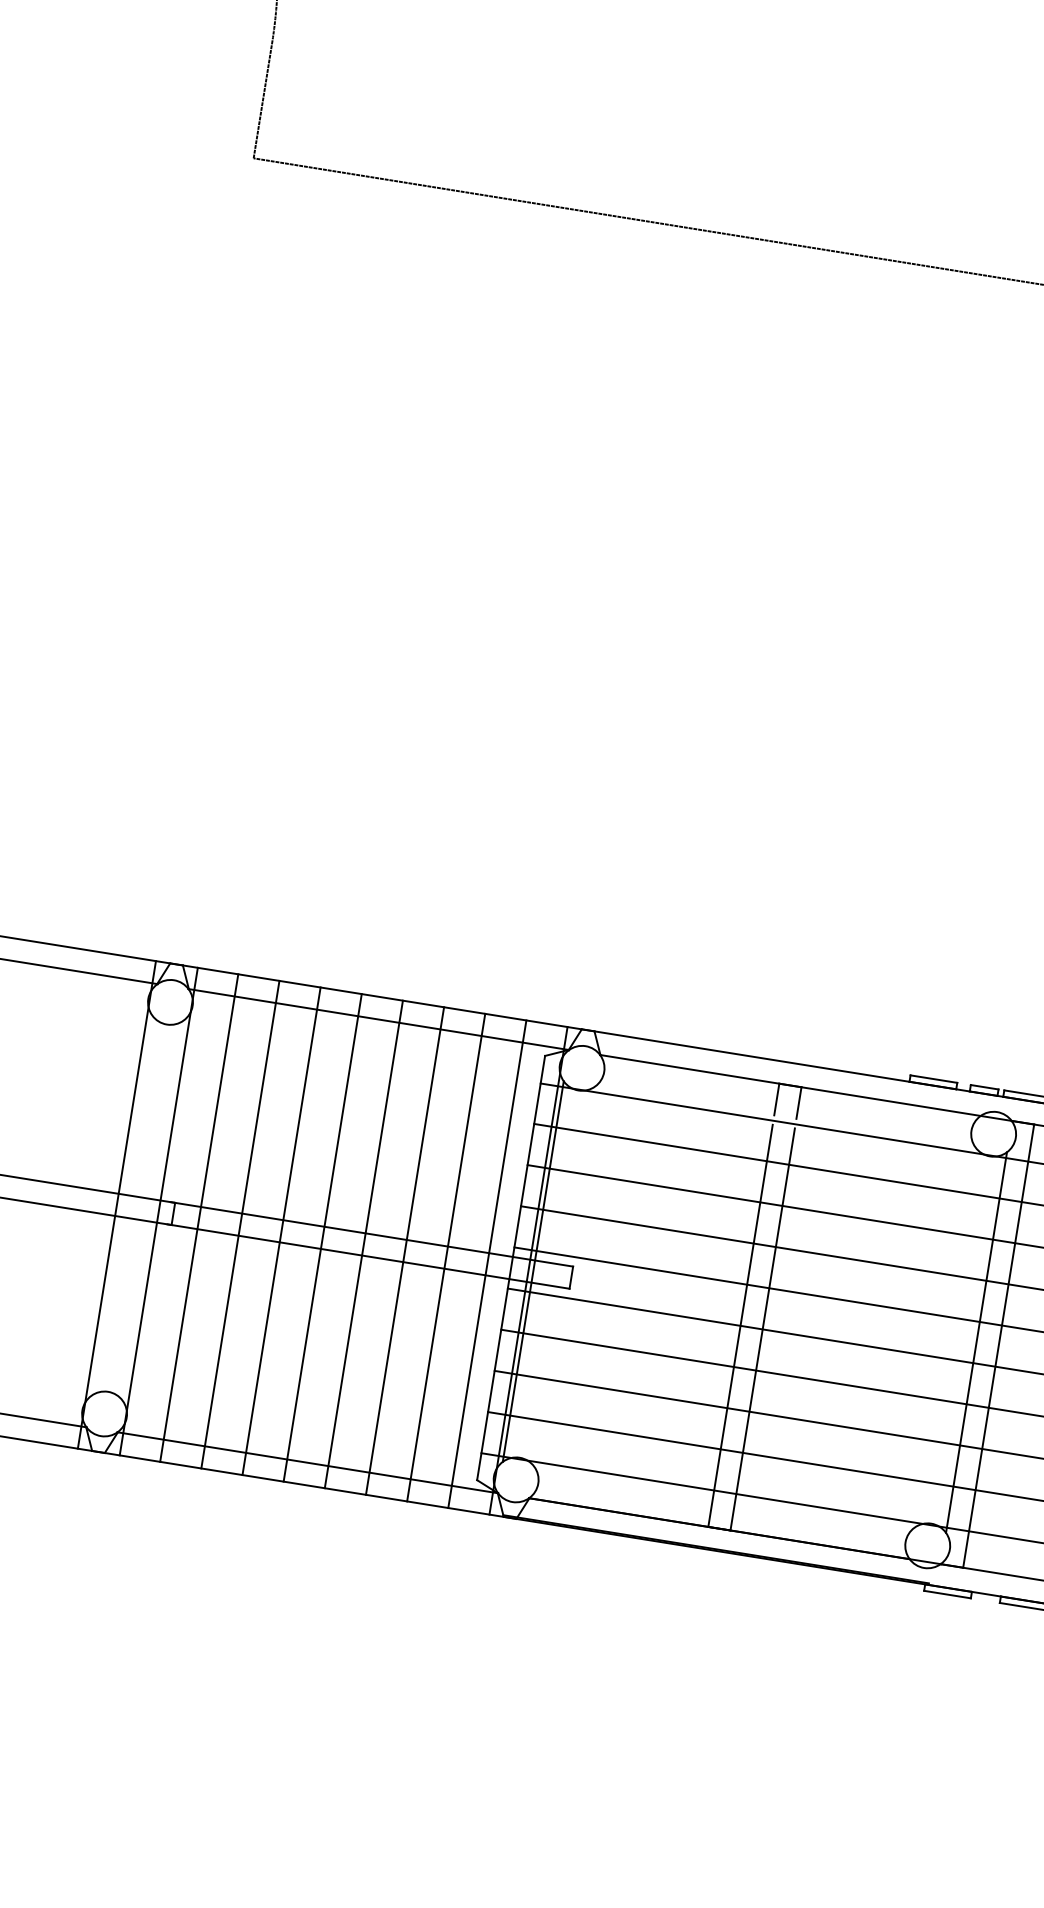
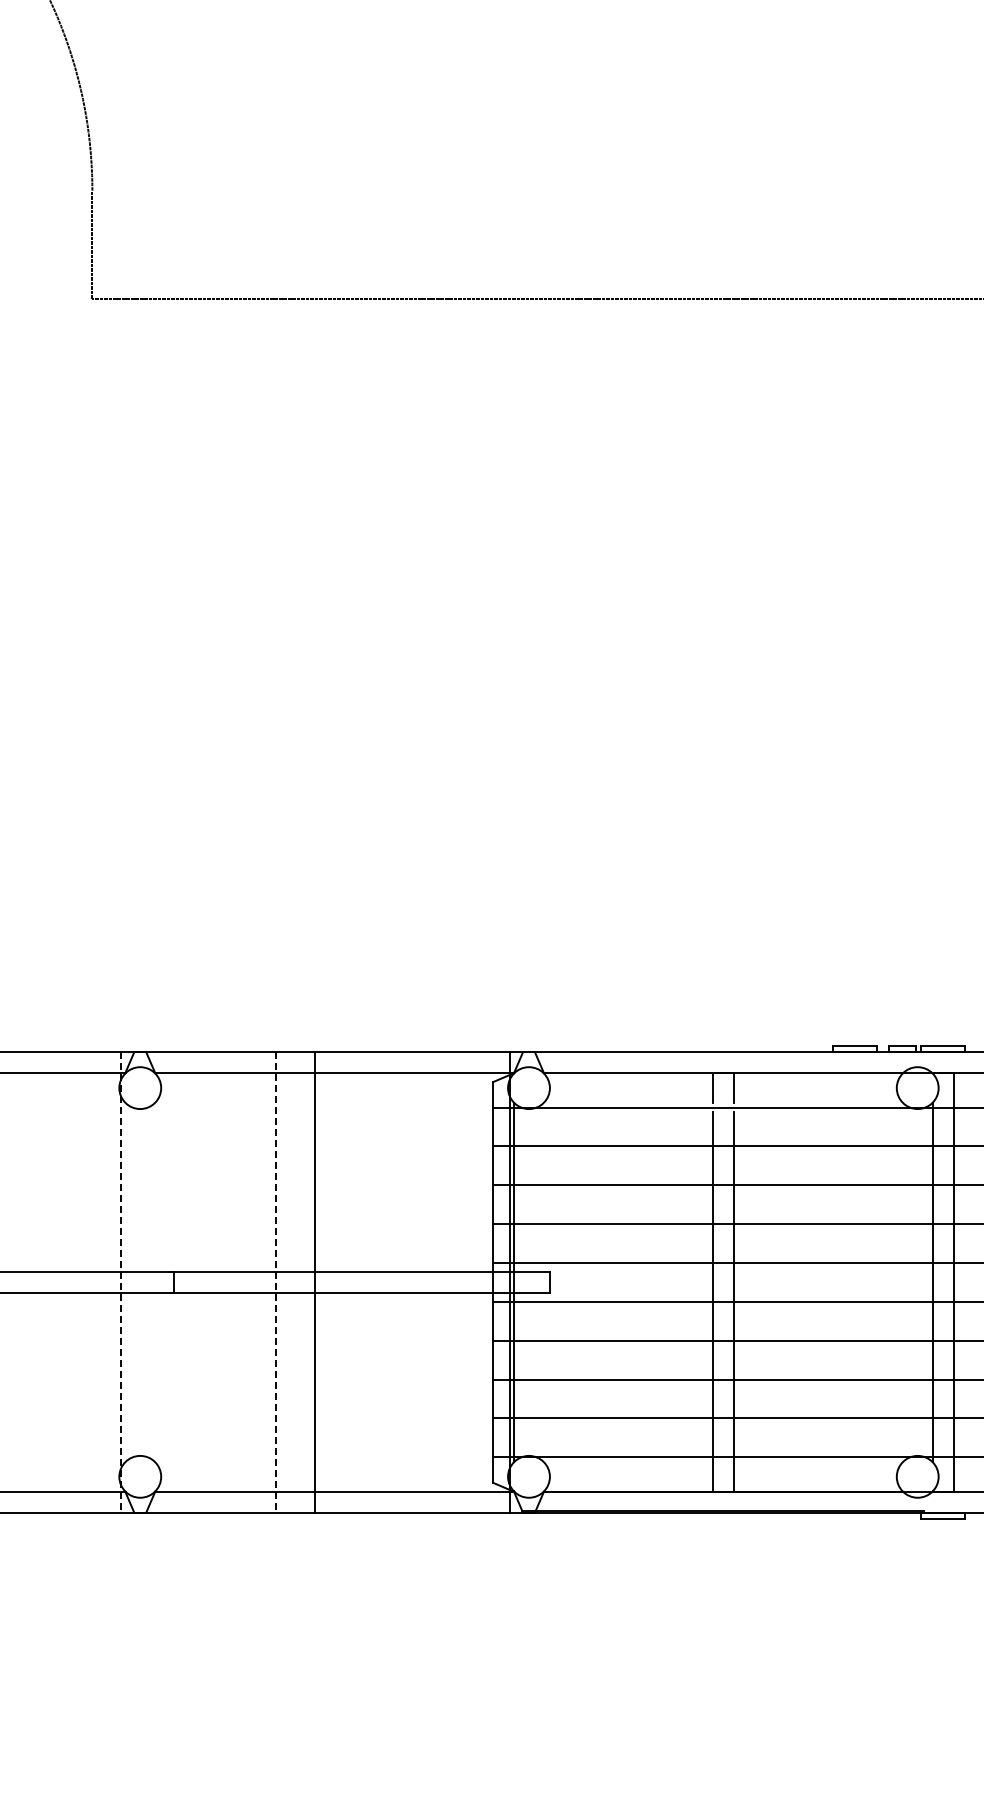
line: (116, 1204) -> (120, 1282), solid -> dashed
line: (158, 1211) -> (160, 1282), removed
line: (199, 1218) -> (198, 1282), removed
line: (240, 1224) -> (237, 1282), removed
line: (281, 1231) -> (276, 1282), solid -> dashed
line: (364, 1244) -> (354, 1282), removed
line: (404, 1251) -> (392, 1282), removed
line: (445, 1257) -> (431, 1282), removed
line: (487, 1264) -> (470, 1282), removed

